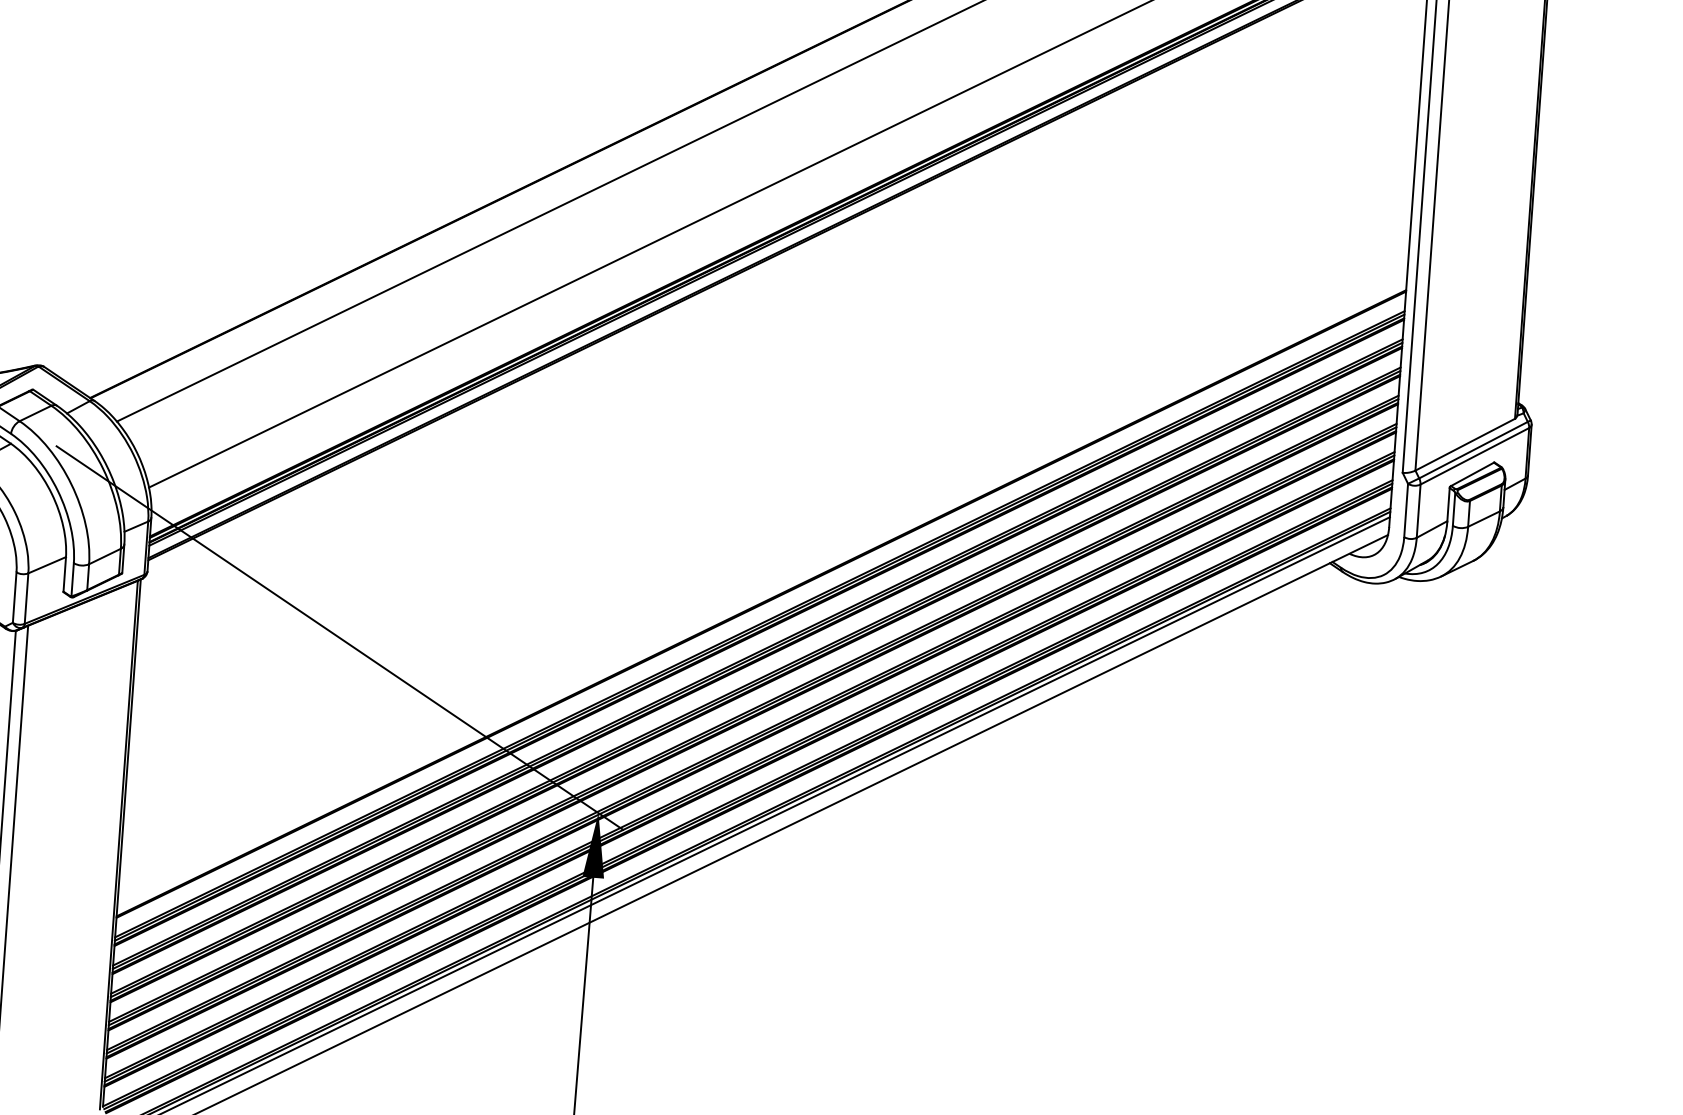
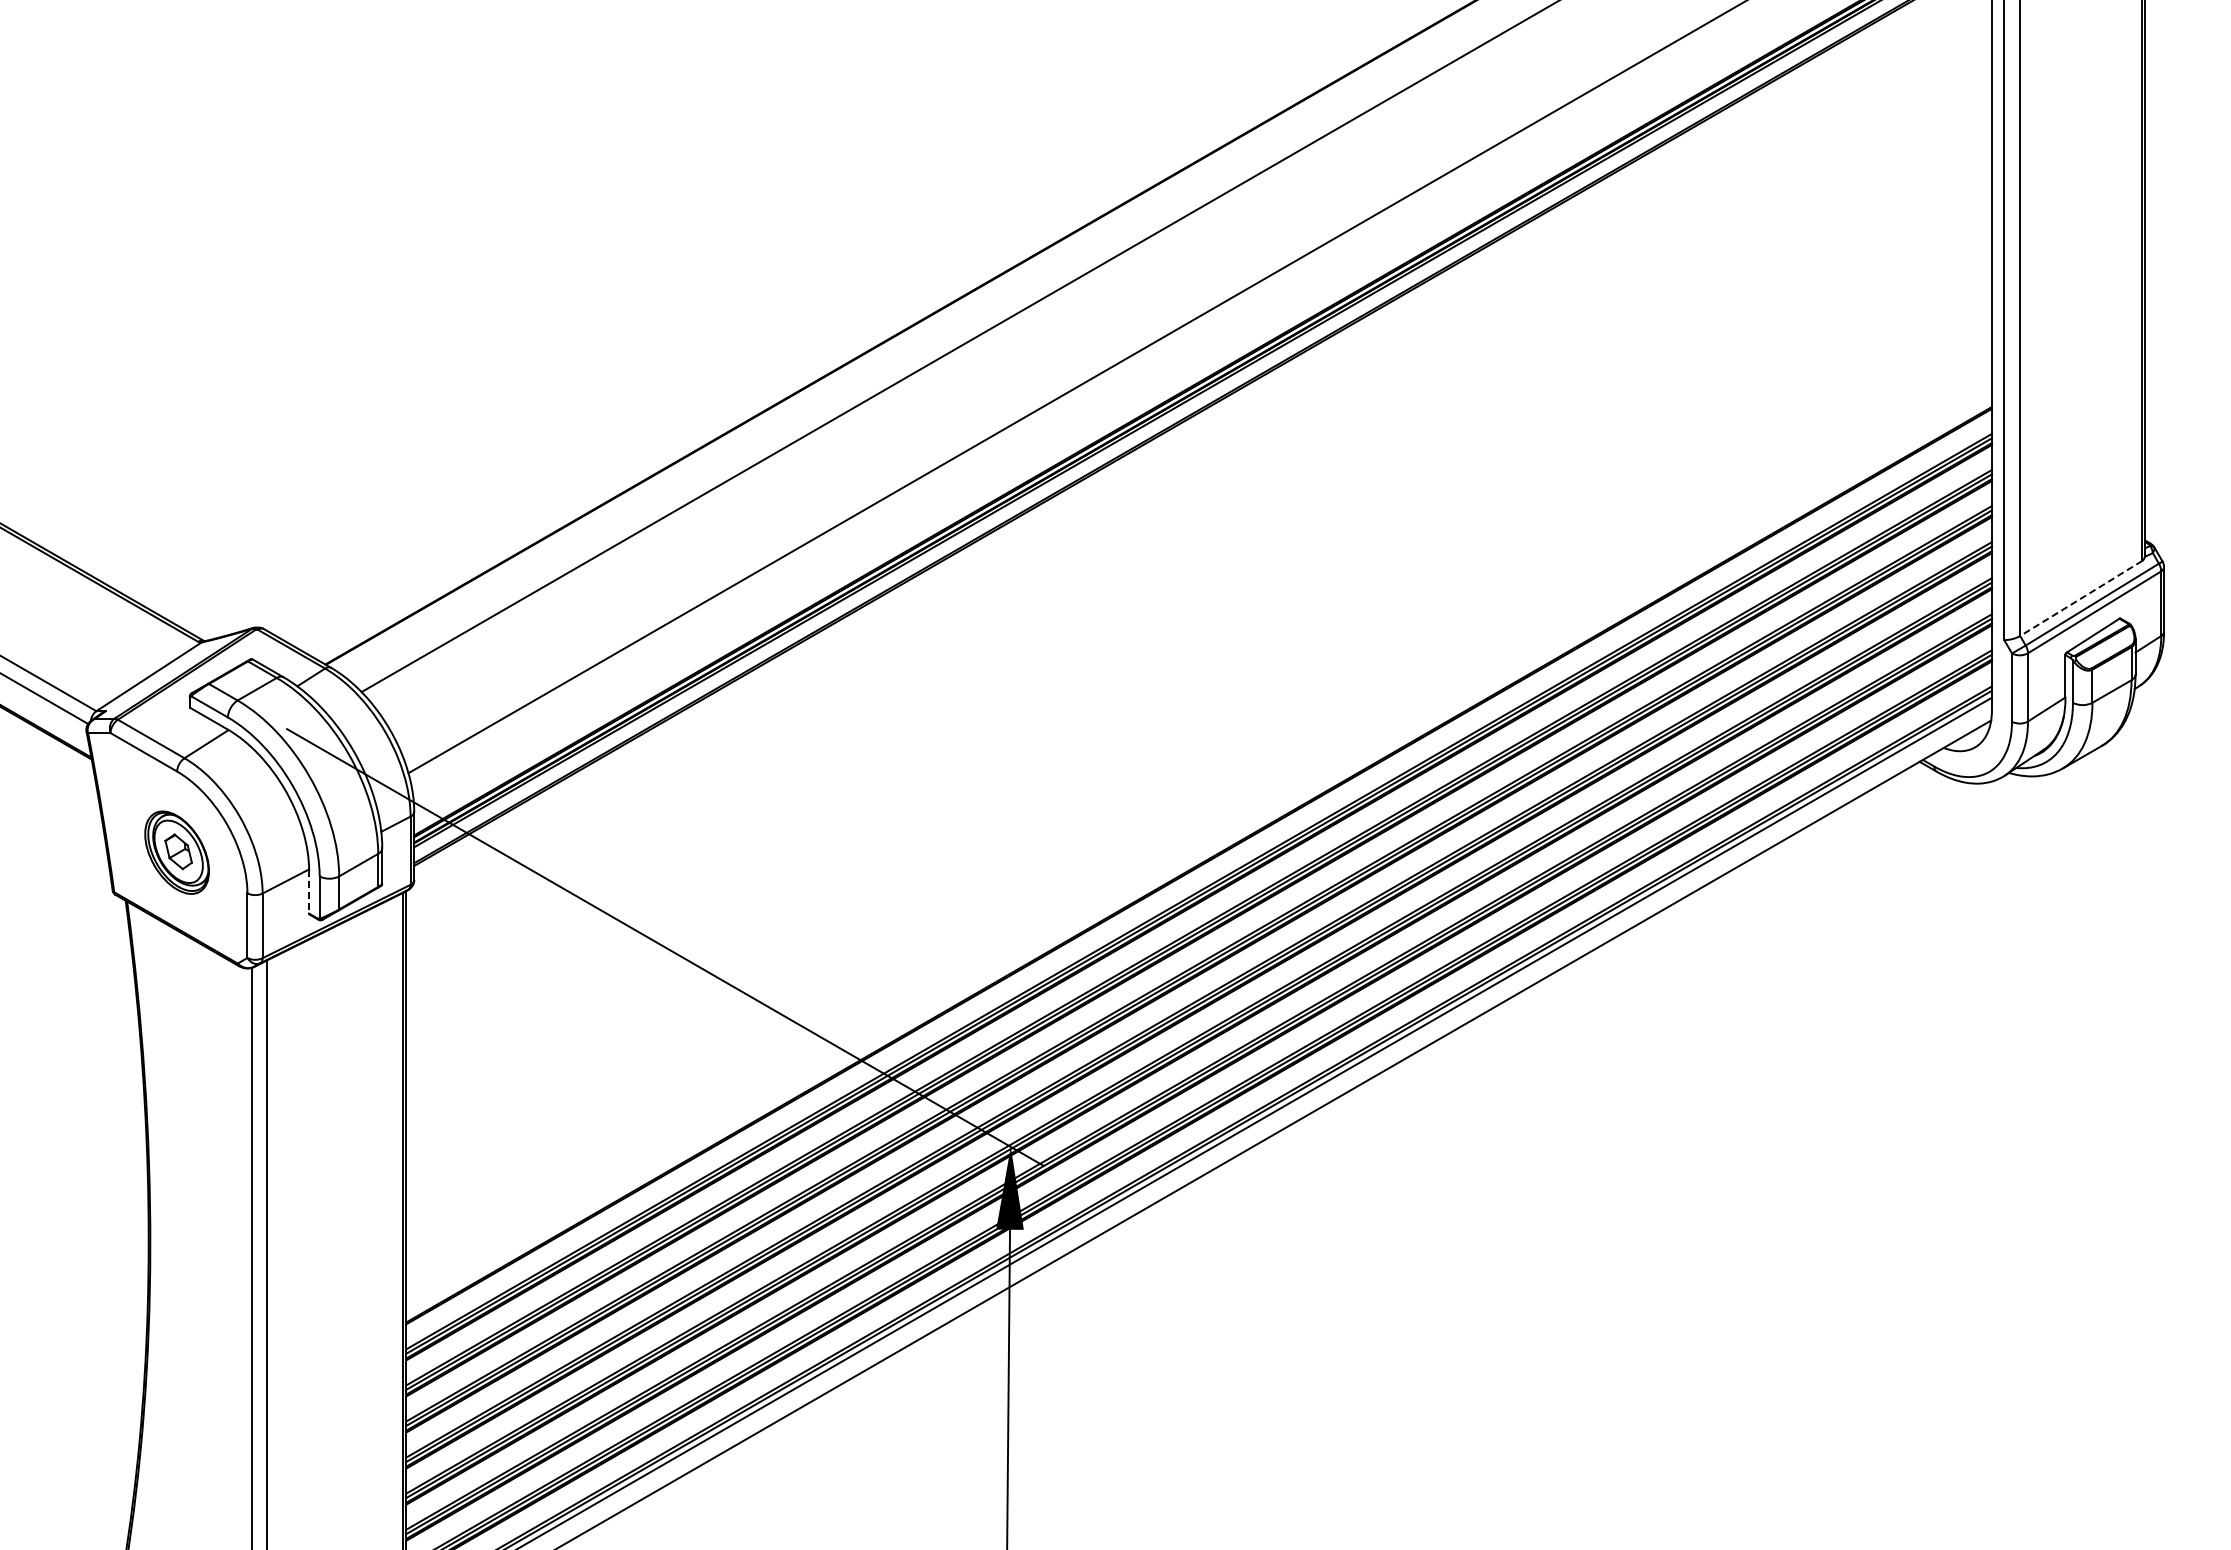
line: (1465, 444) -> (2081, 598), solid -> dashed
line: (65, 574) -> (309, 891), solid -> dashed

